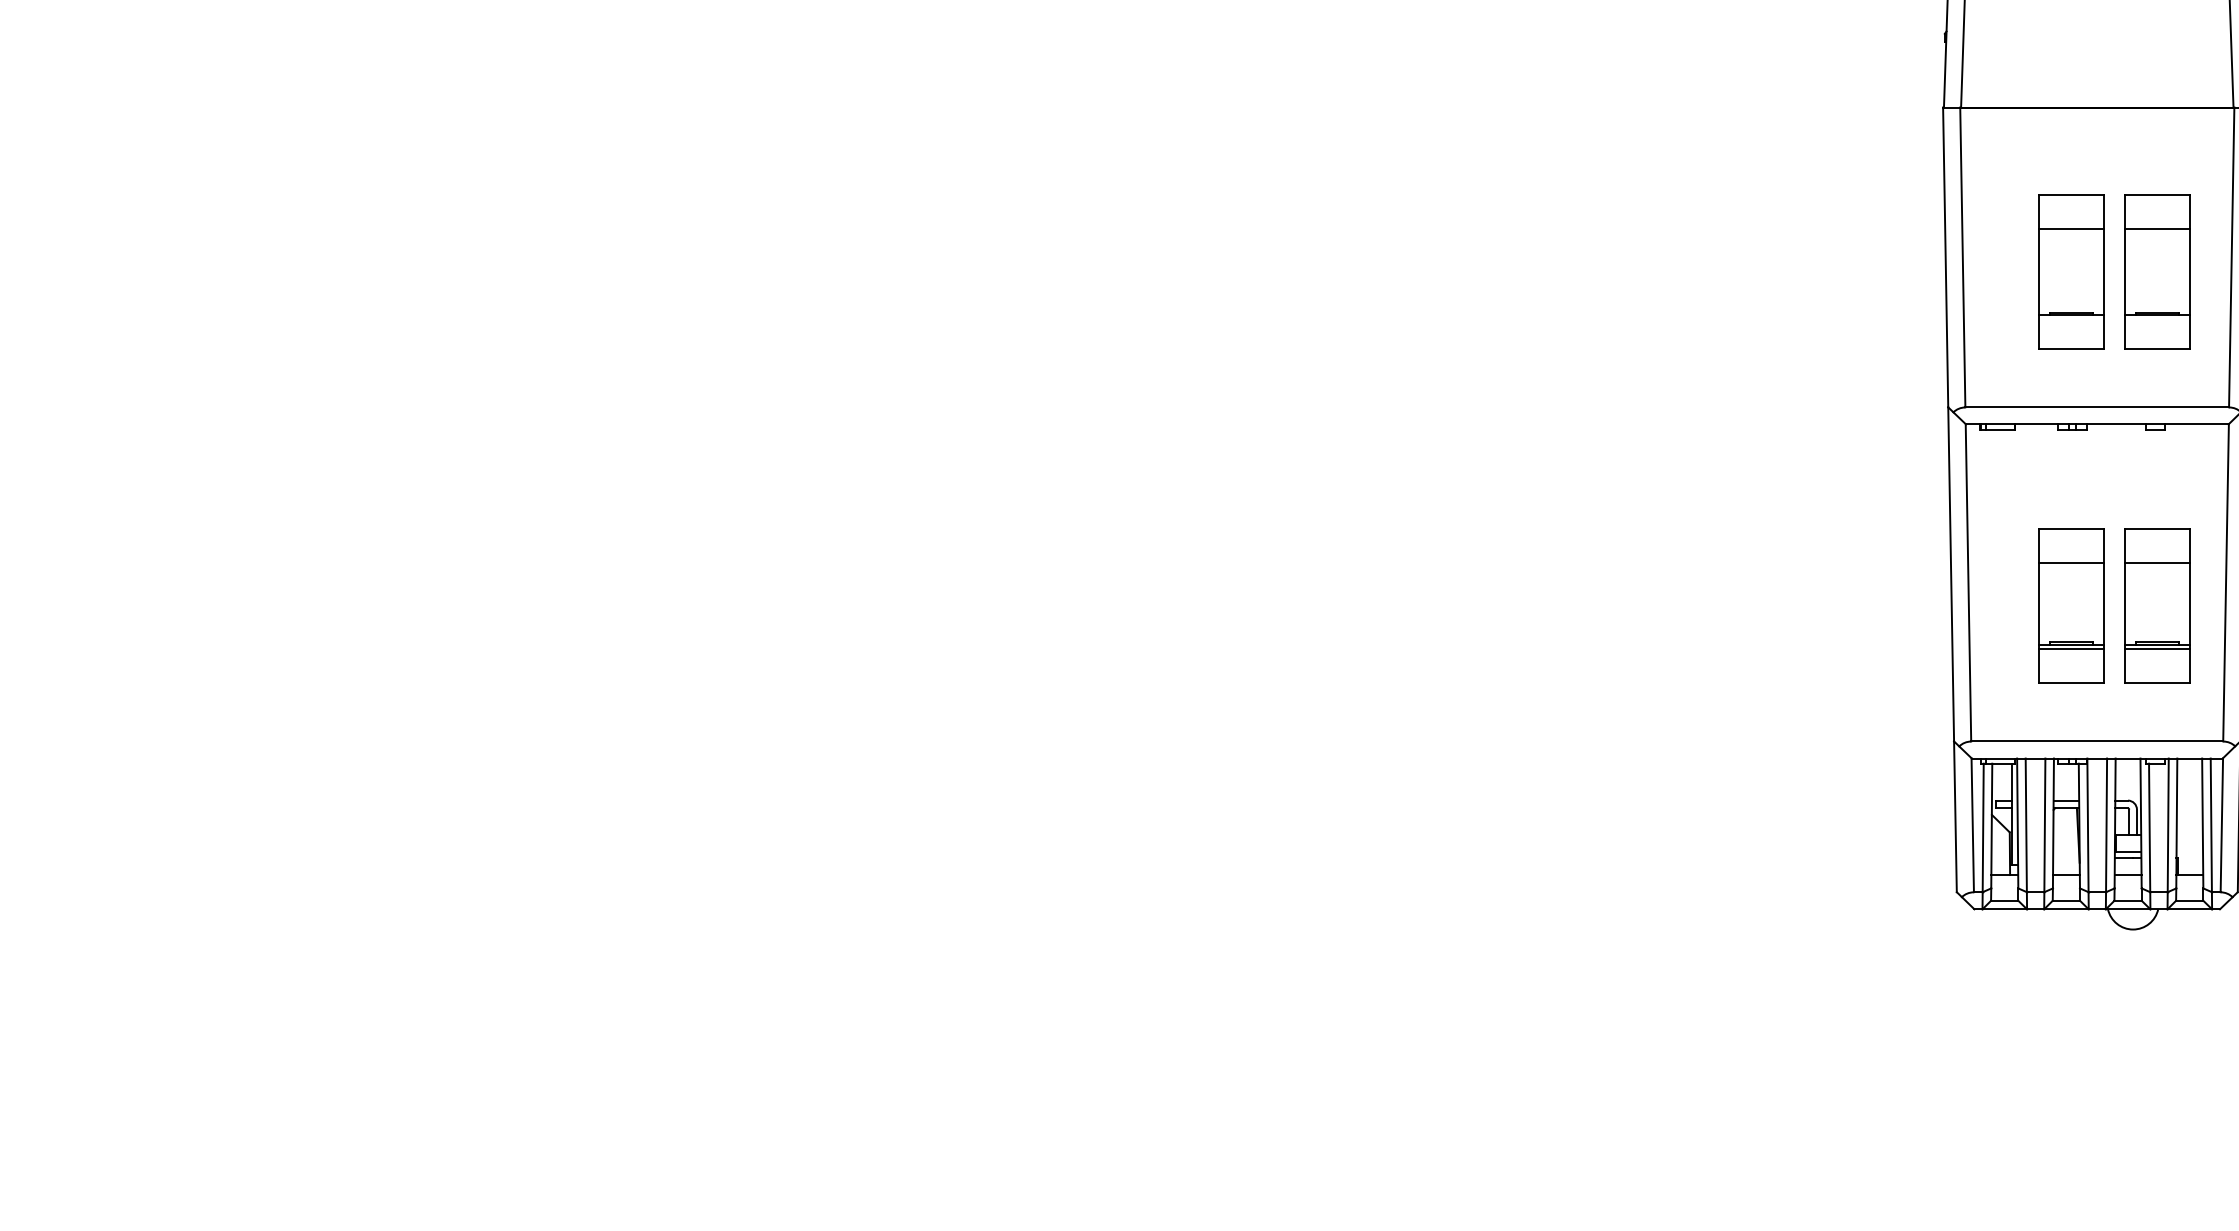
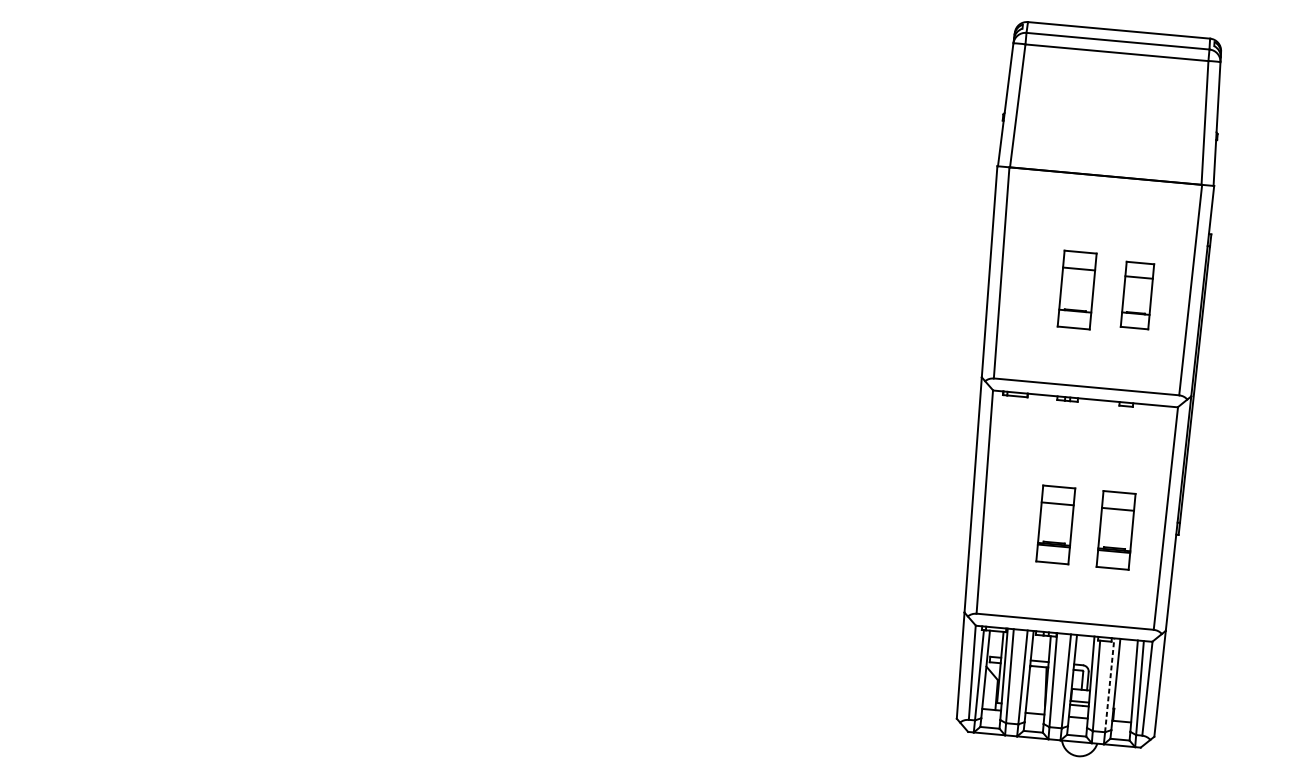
part: (2071, 271) -> (1077, 289), size x0.7
part: (2157, 271) -> (1137, 295), size x0.6
part: (2071, 605) -> (1055, 524), size x0.7
part: (2157, 605) -> (1116, 530), size x0.7
line: (2168, 825) -> (1109, 685), solid -> dashed

